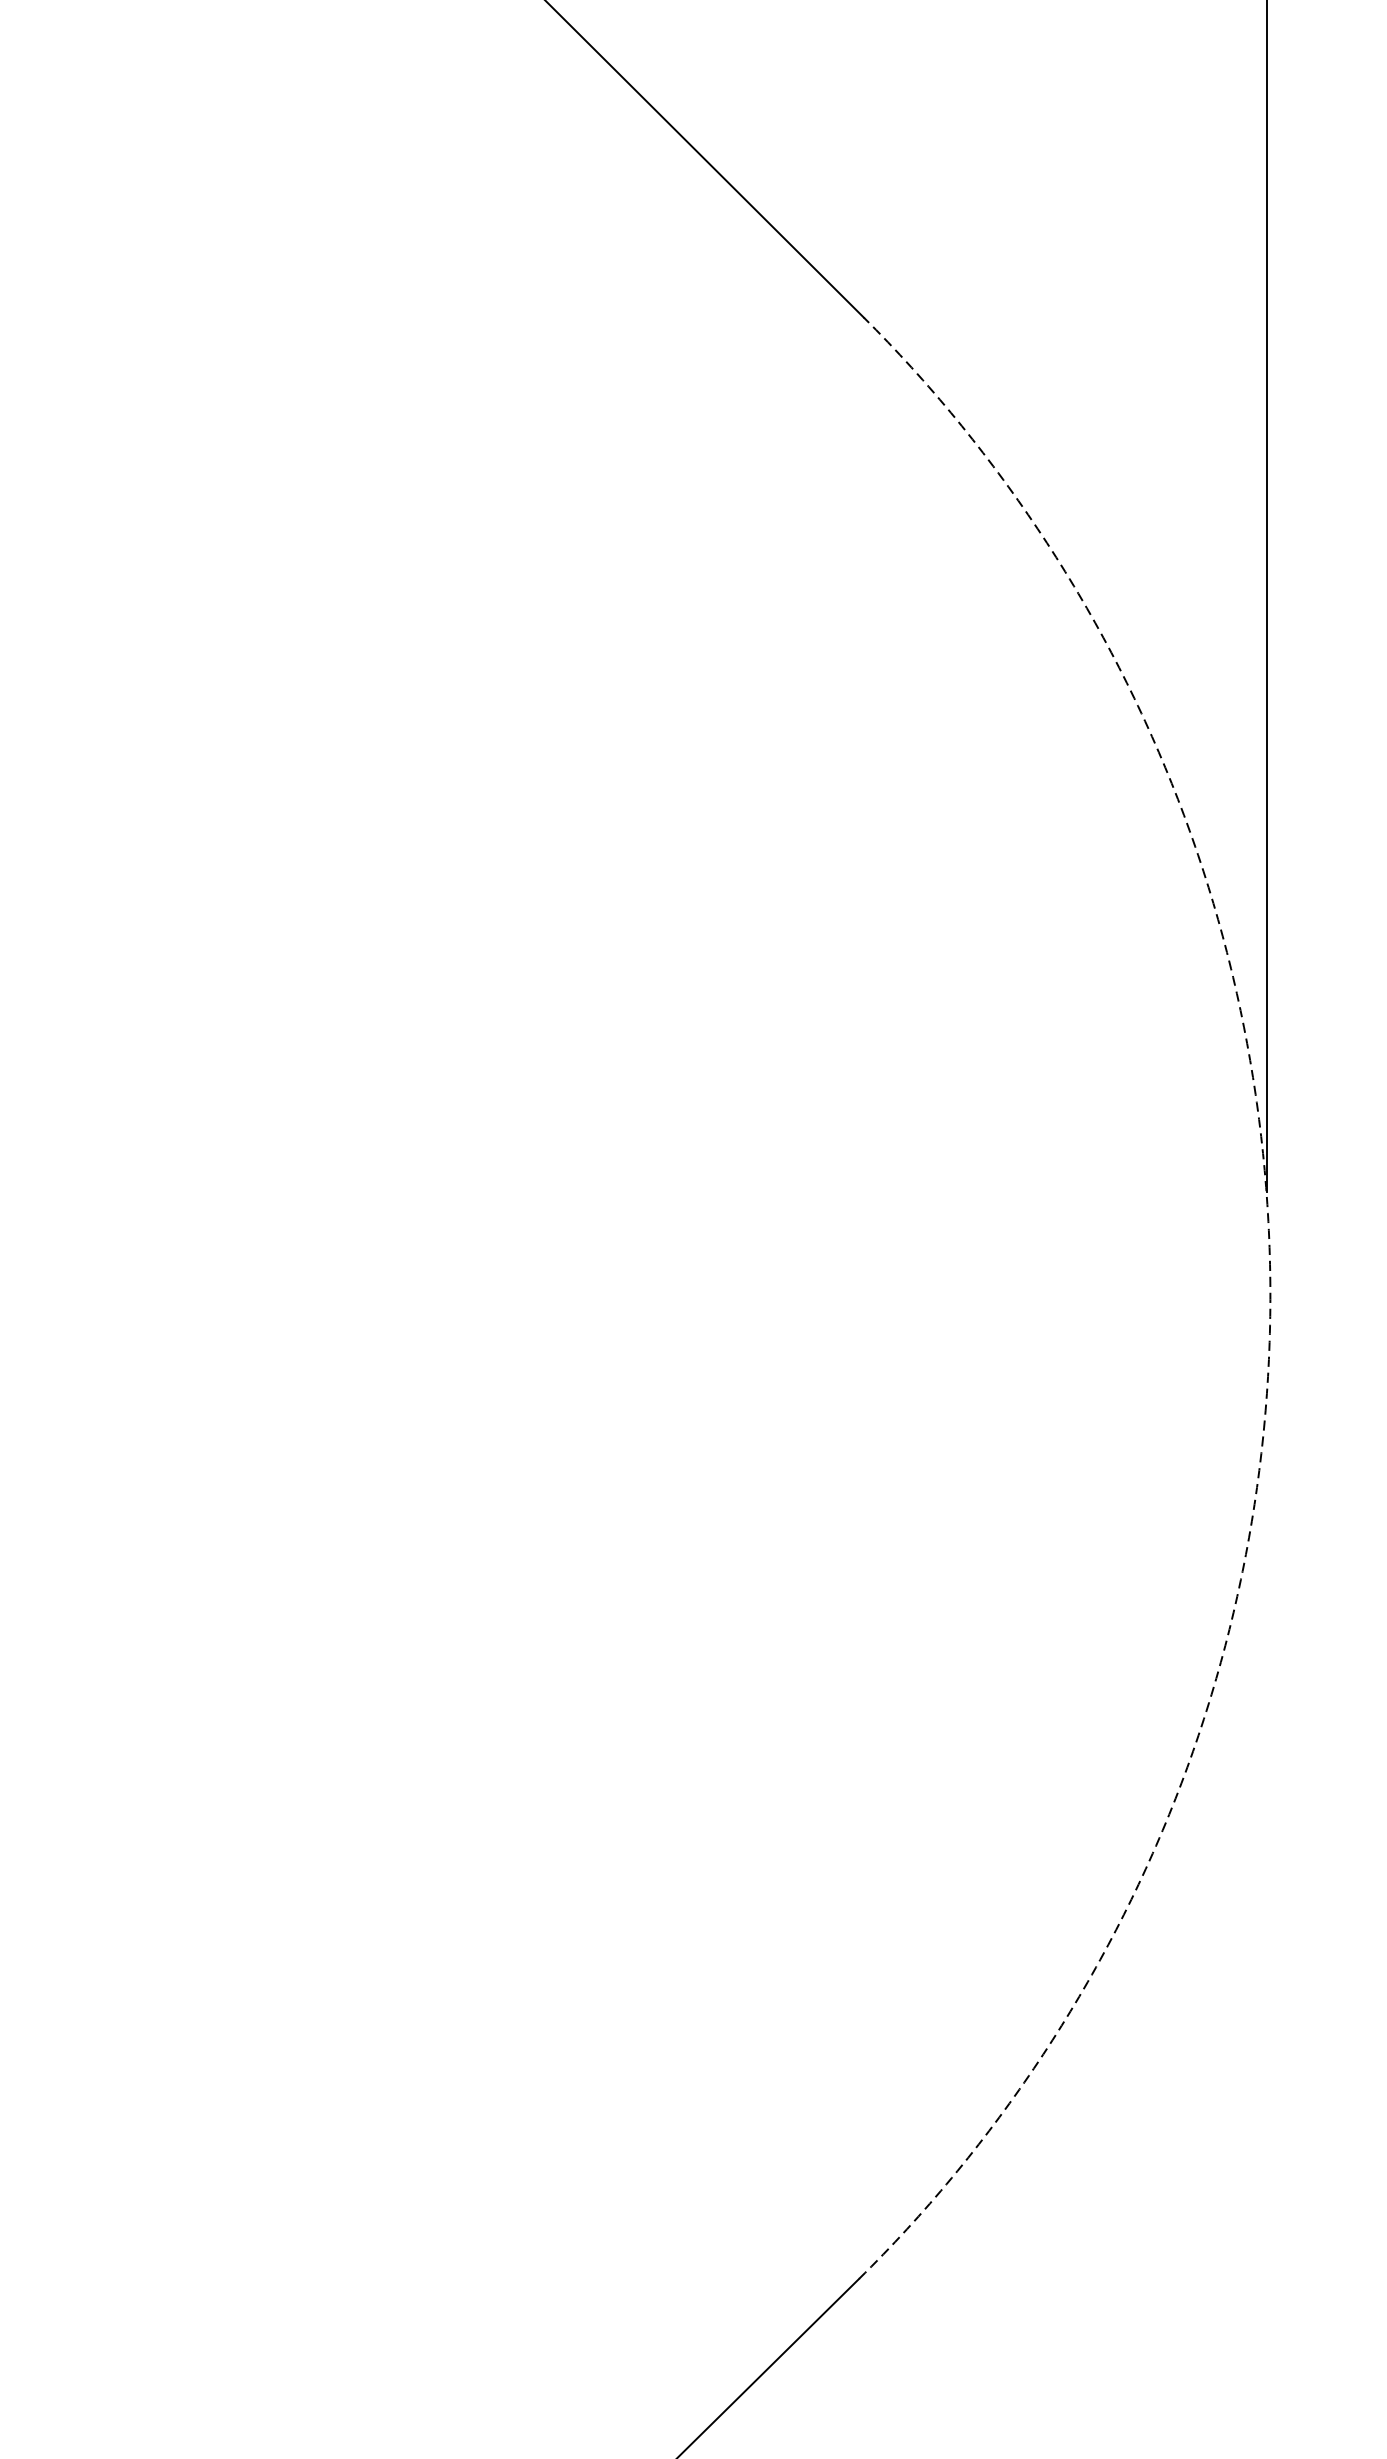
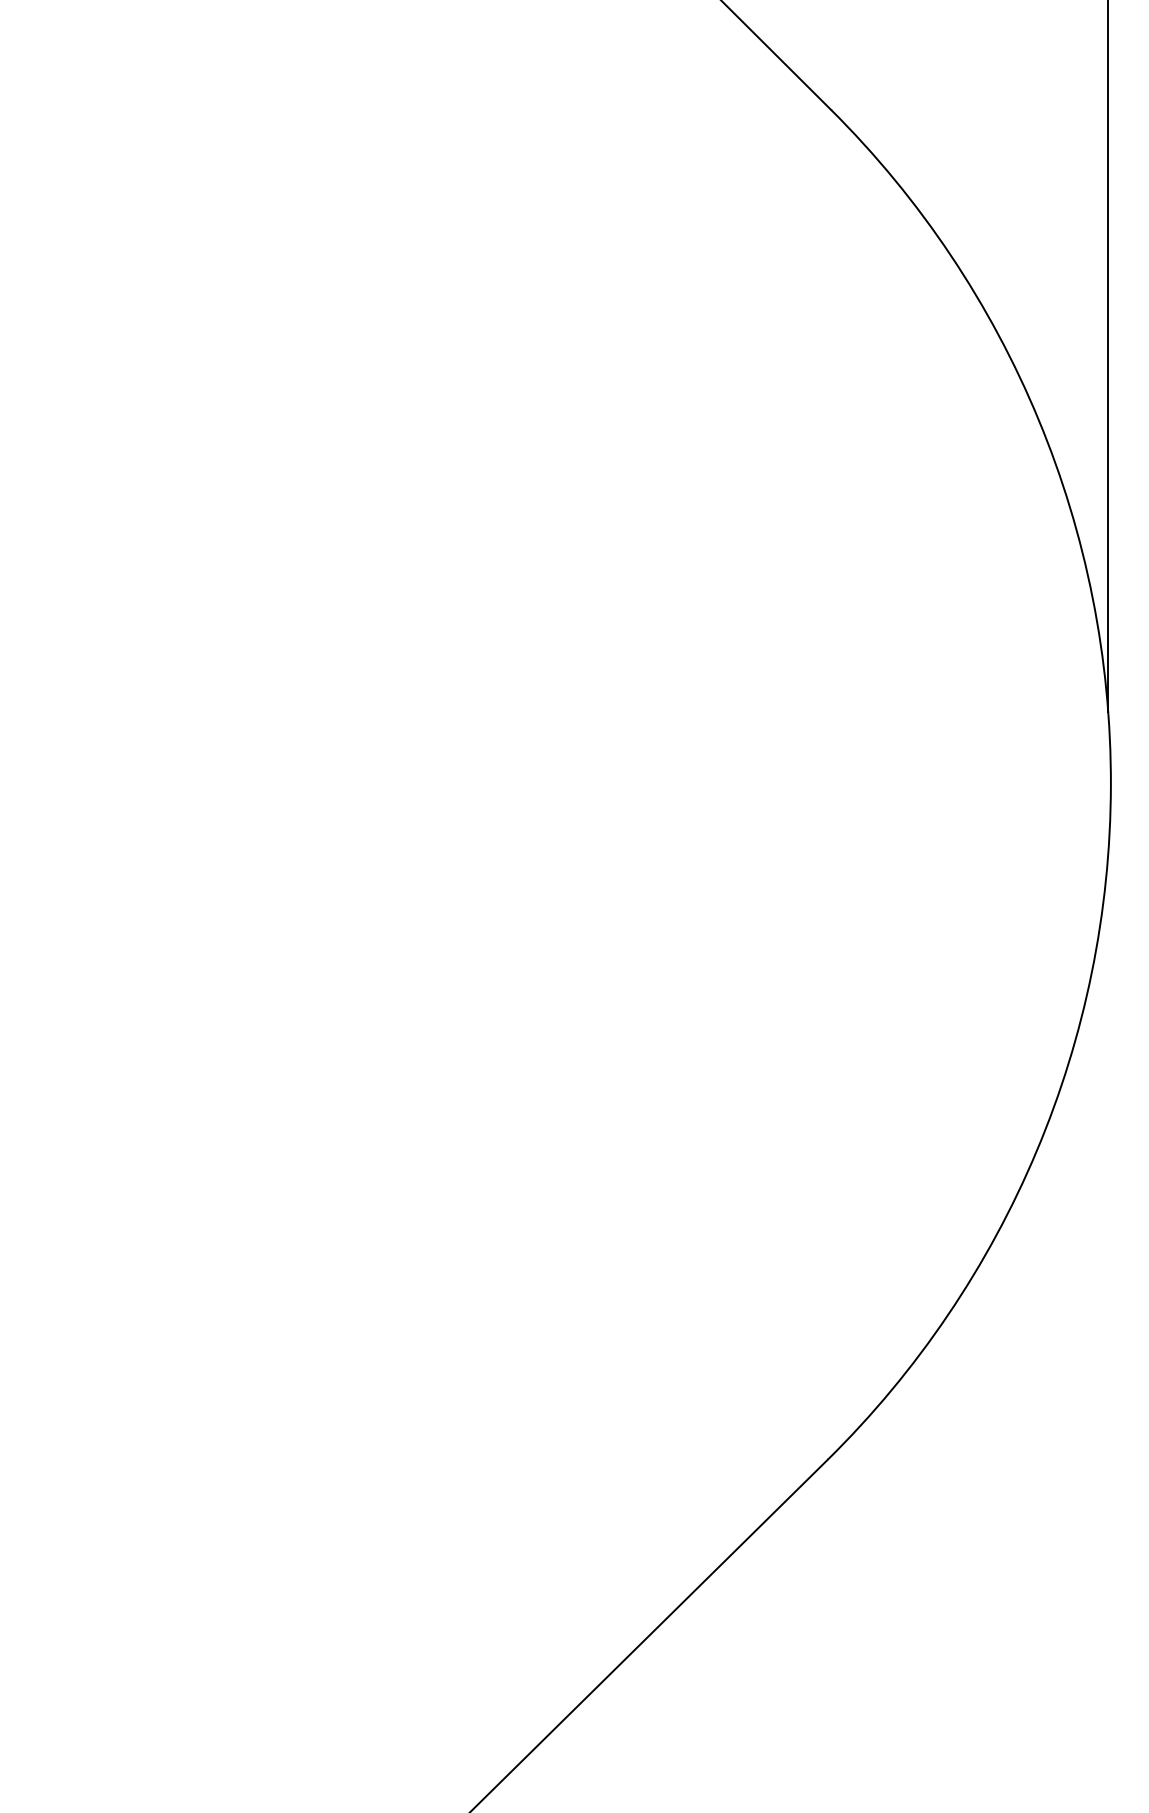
arc: (1269, 1299) -> (1110, 785), dashed -> solid

